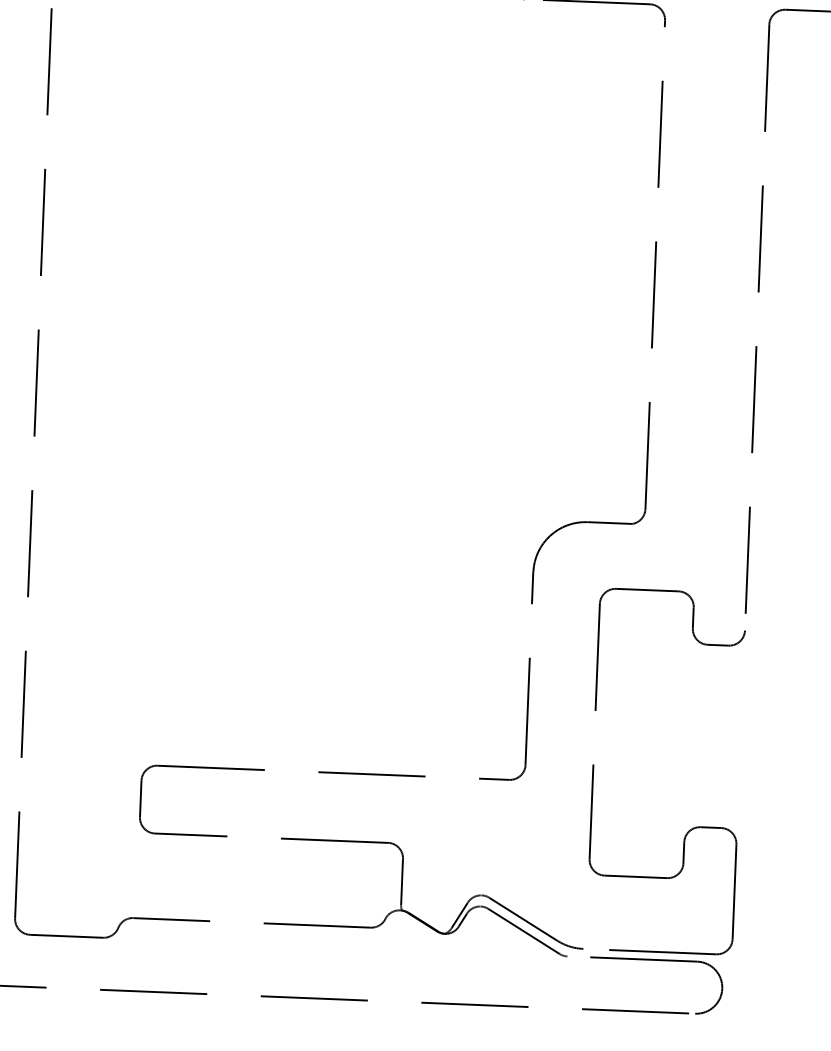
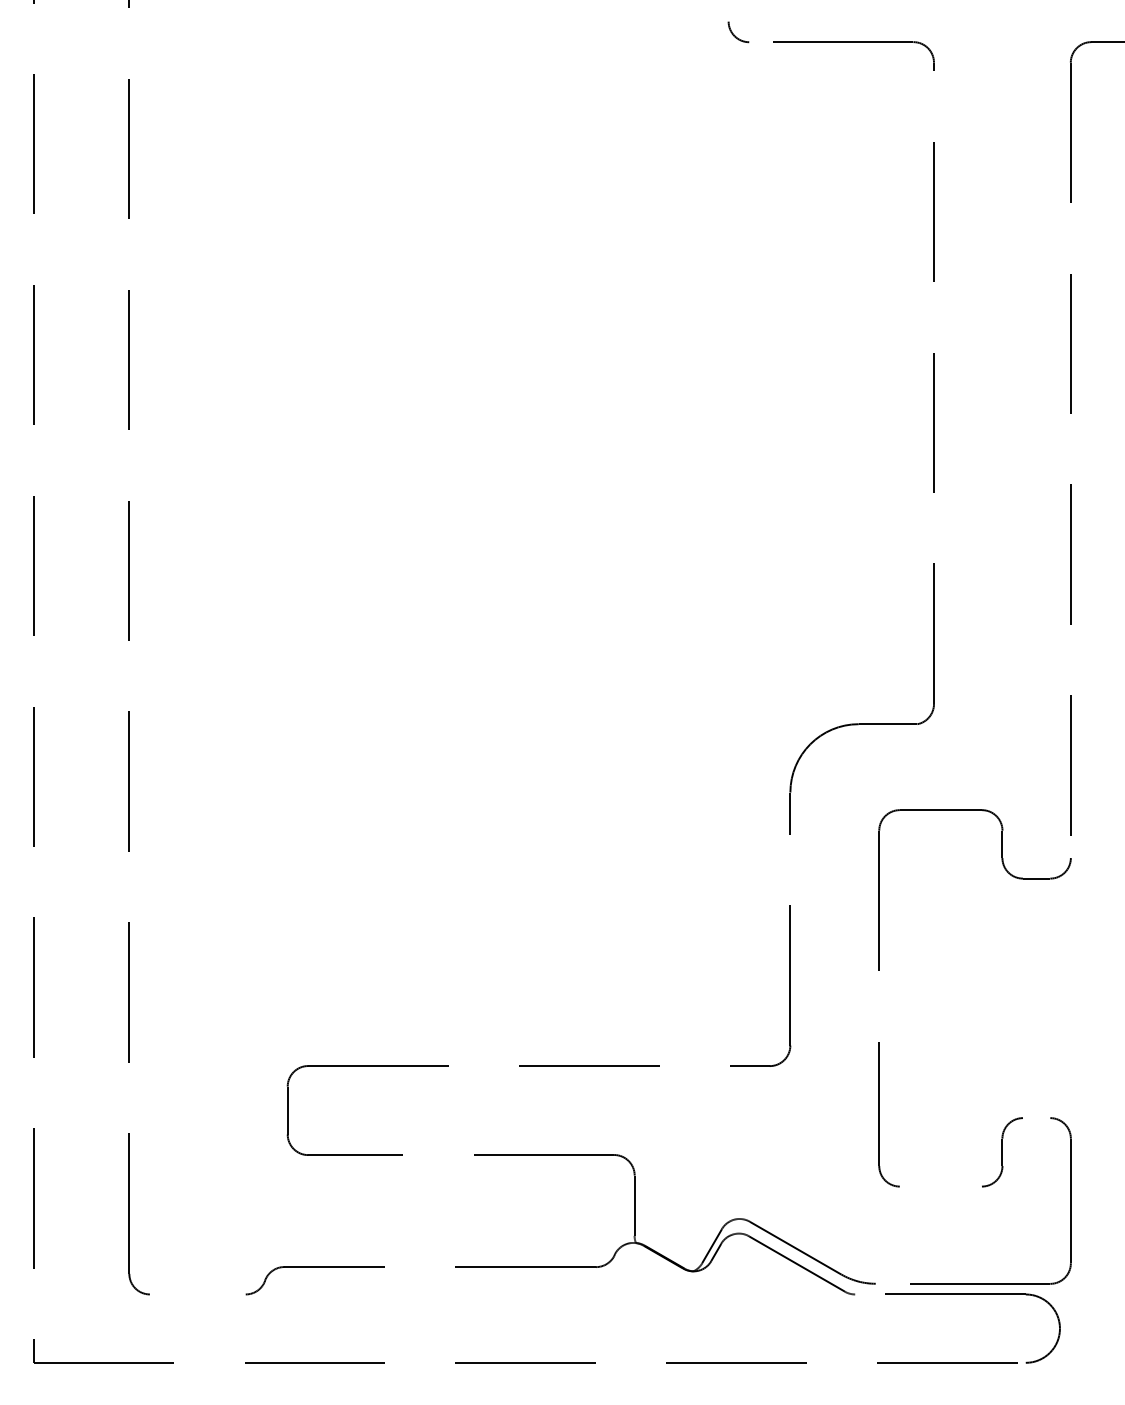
line: (710, 827) -> (1036, 1118), removed
line: (635, 876) -> (940, 1186), removed
line: (66, 936) -> (197, 1294), removed

